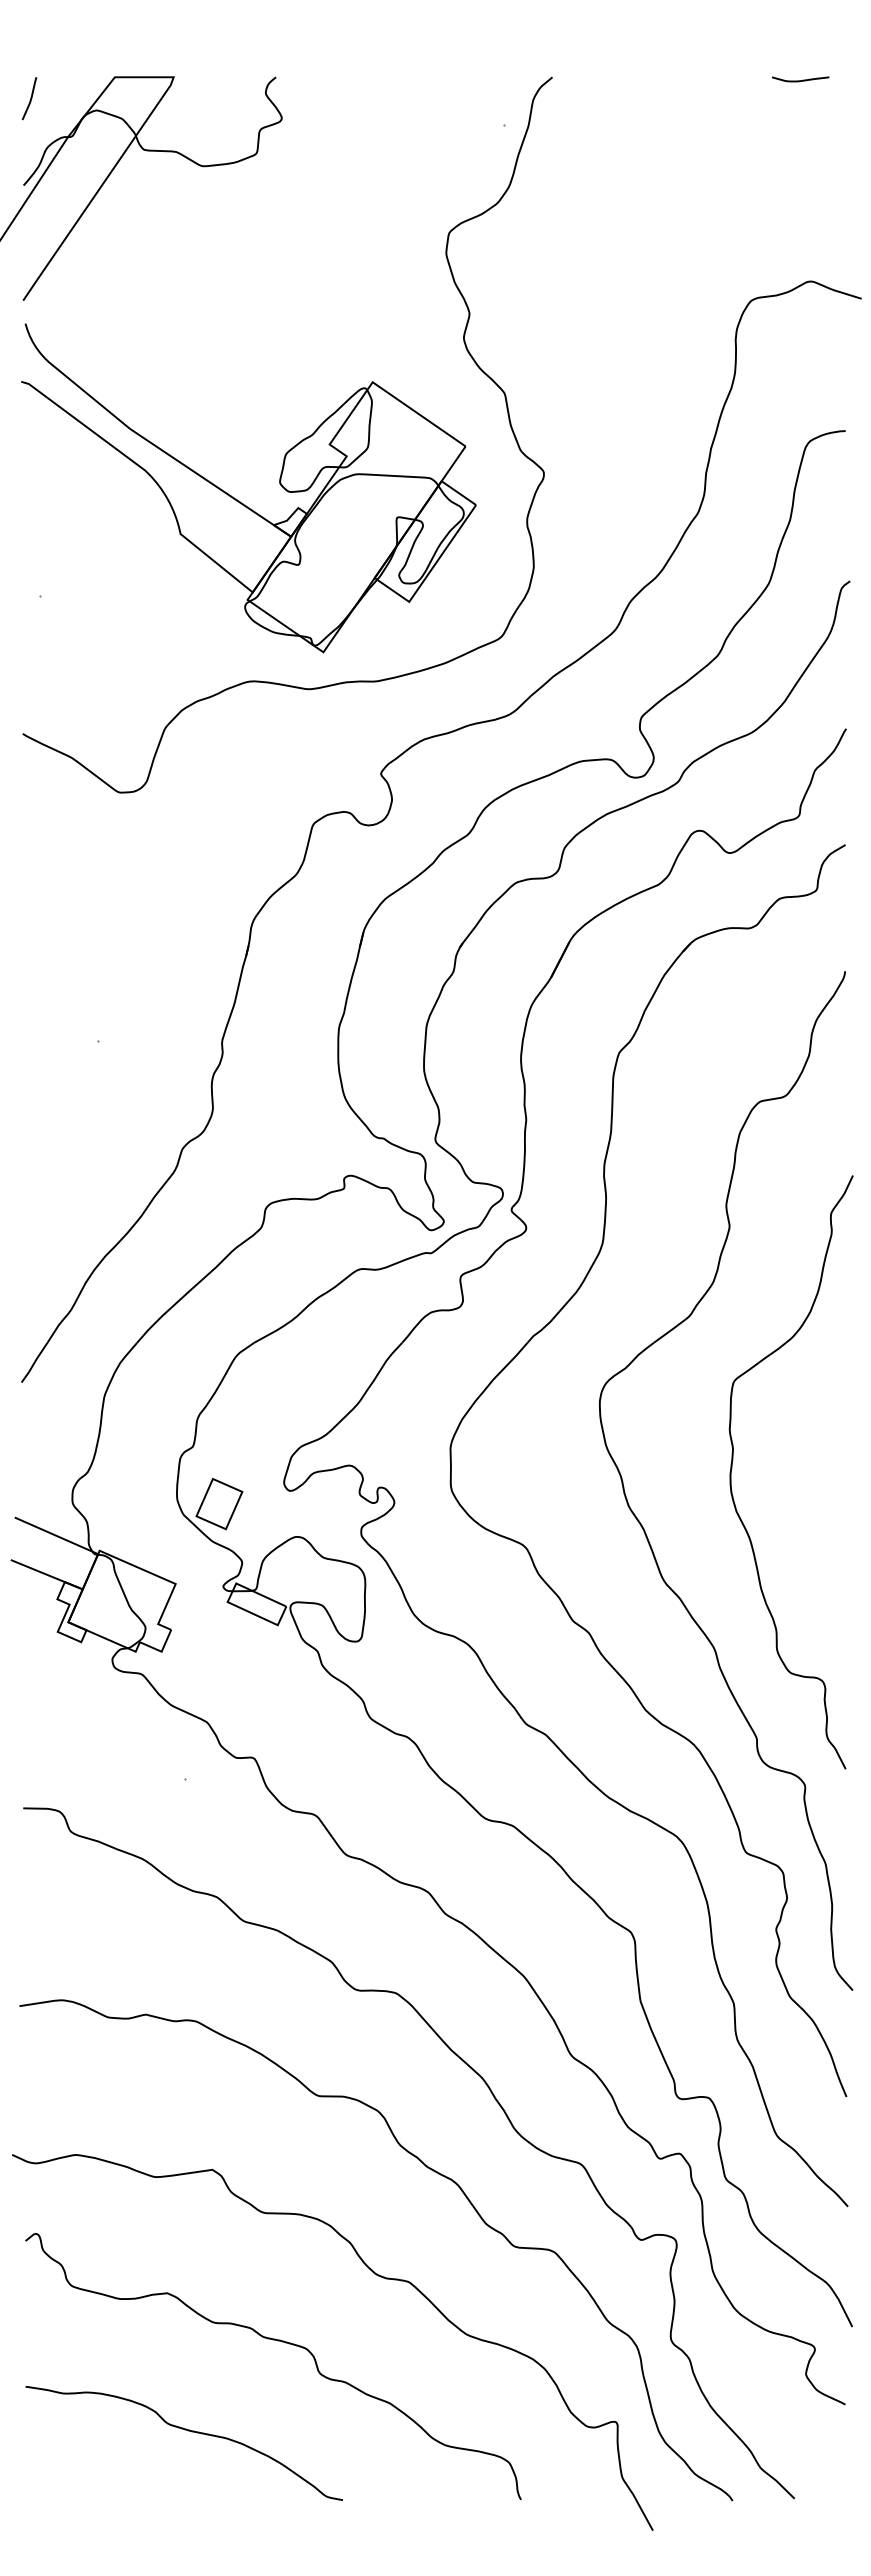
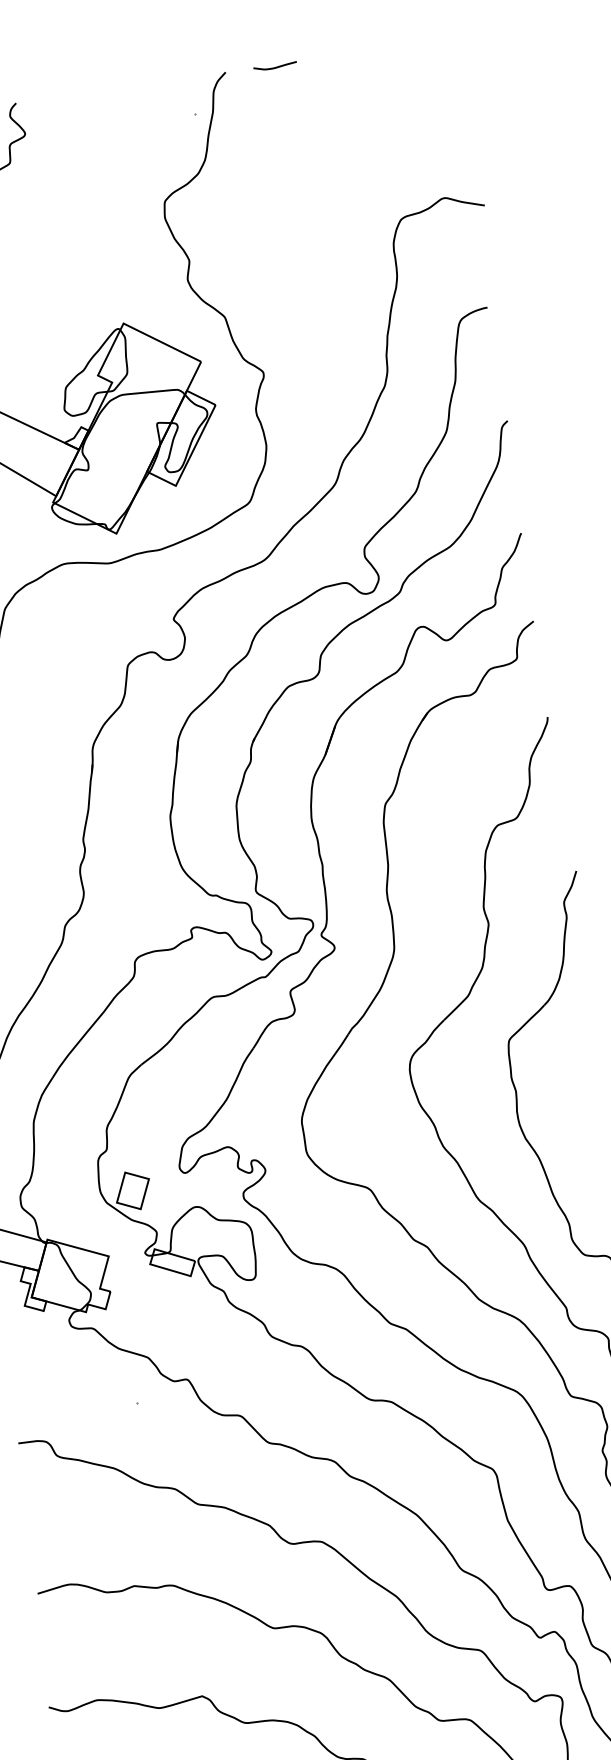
curve: (800, 80) -> (275, 67), moved

